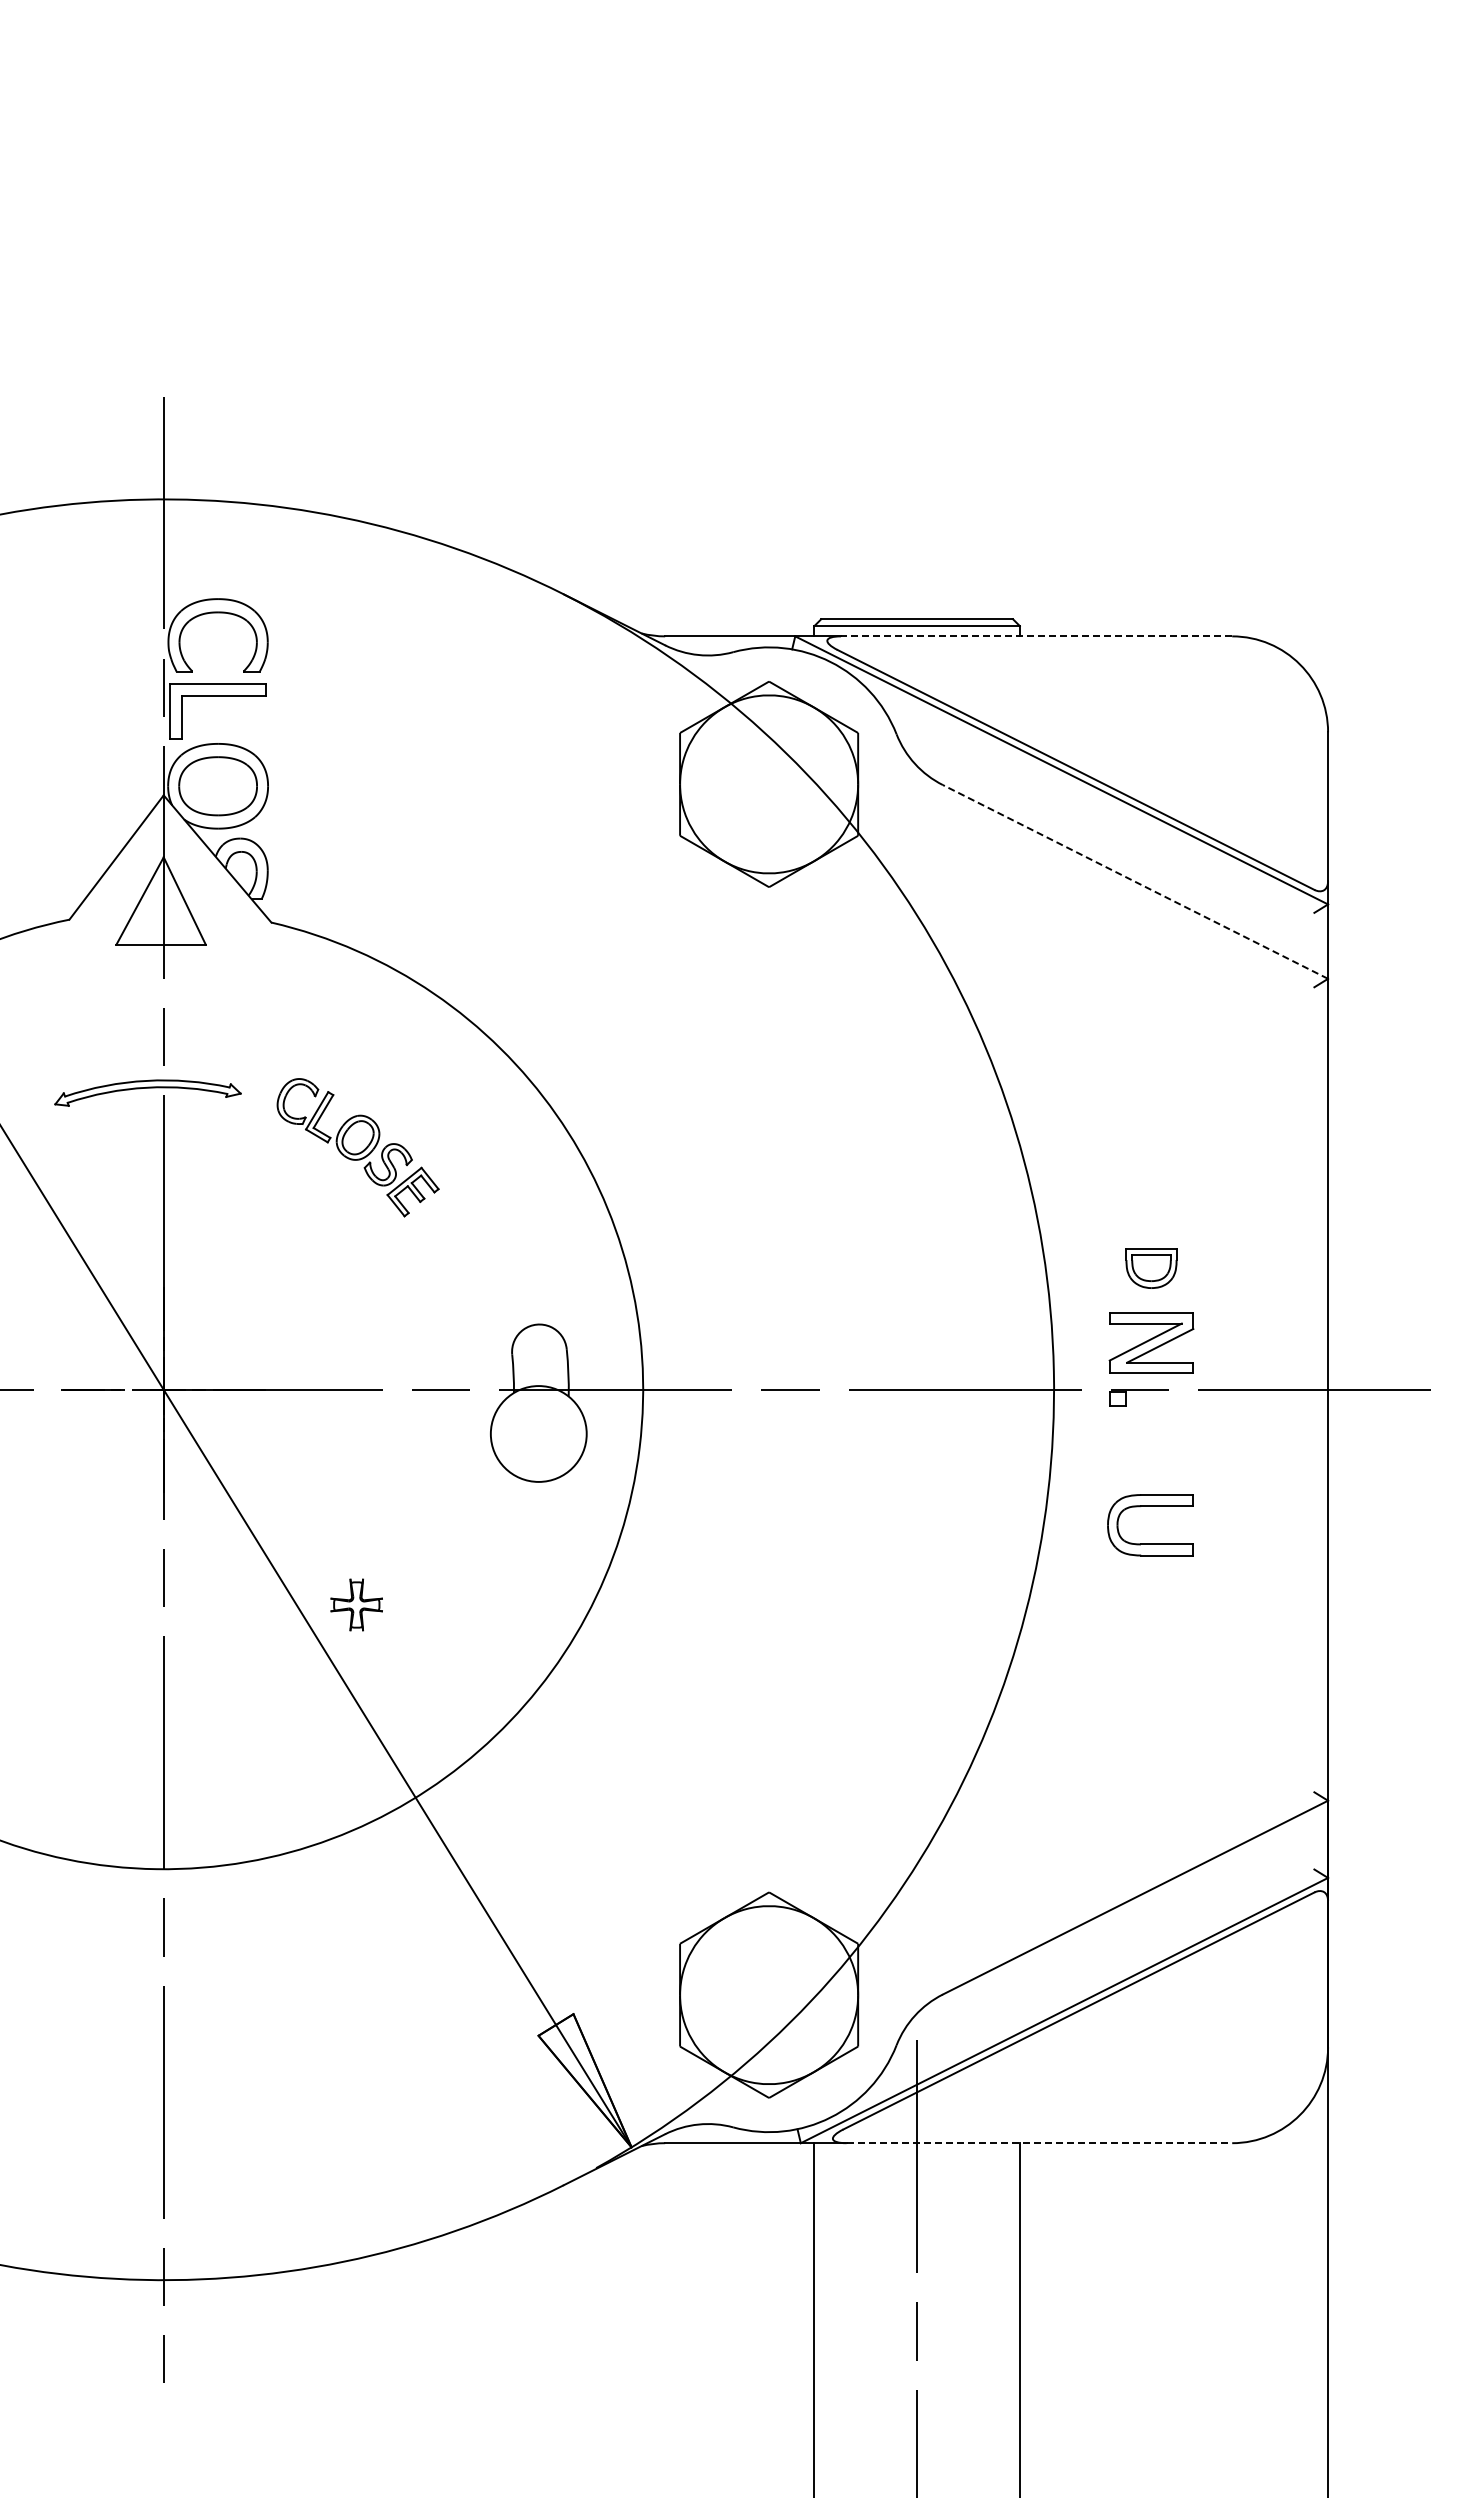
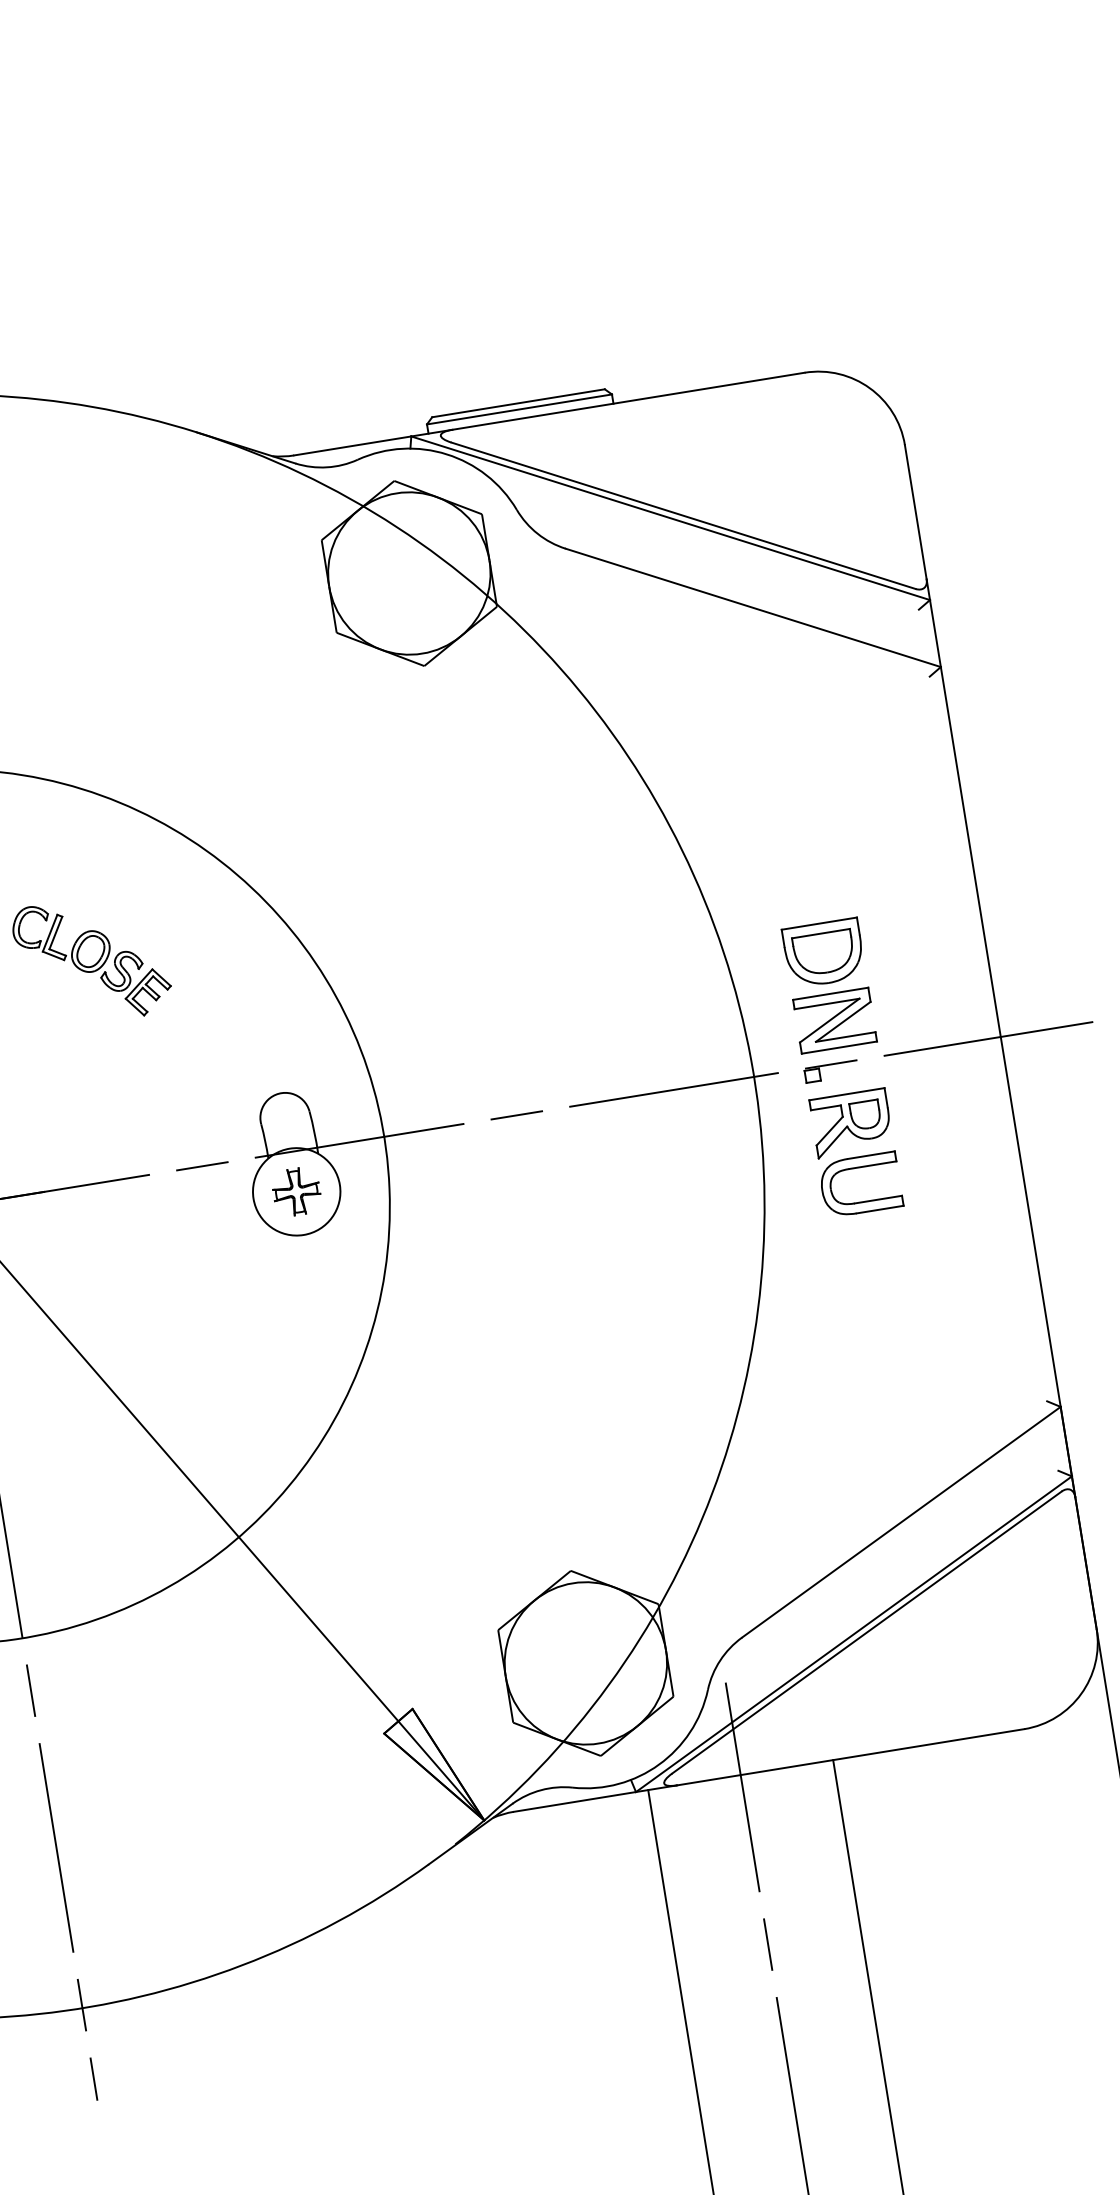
line: (1036, 636) -> (628, 401), dashed -> solid
line: (1135, 881) -> (753, 607), dashed -> solid
part: (1151, 1268) -> (824, 953), size x1.67
part: (1151, 1457) -> (851, 1123), added
part: (356, 1604) -> (296, 1191), moved
line: (1039, 2143) -> (850, 1757), dashed -> solid

